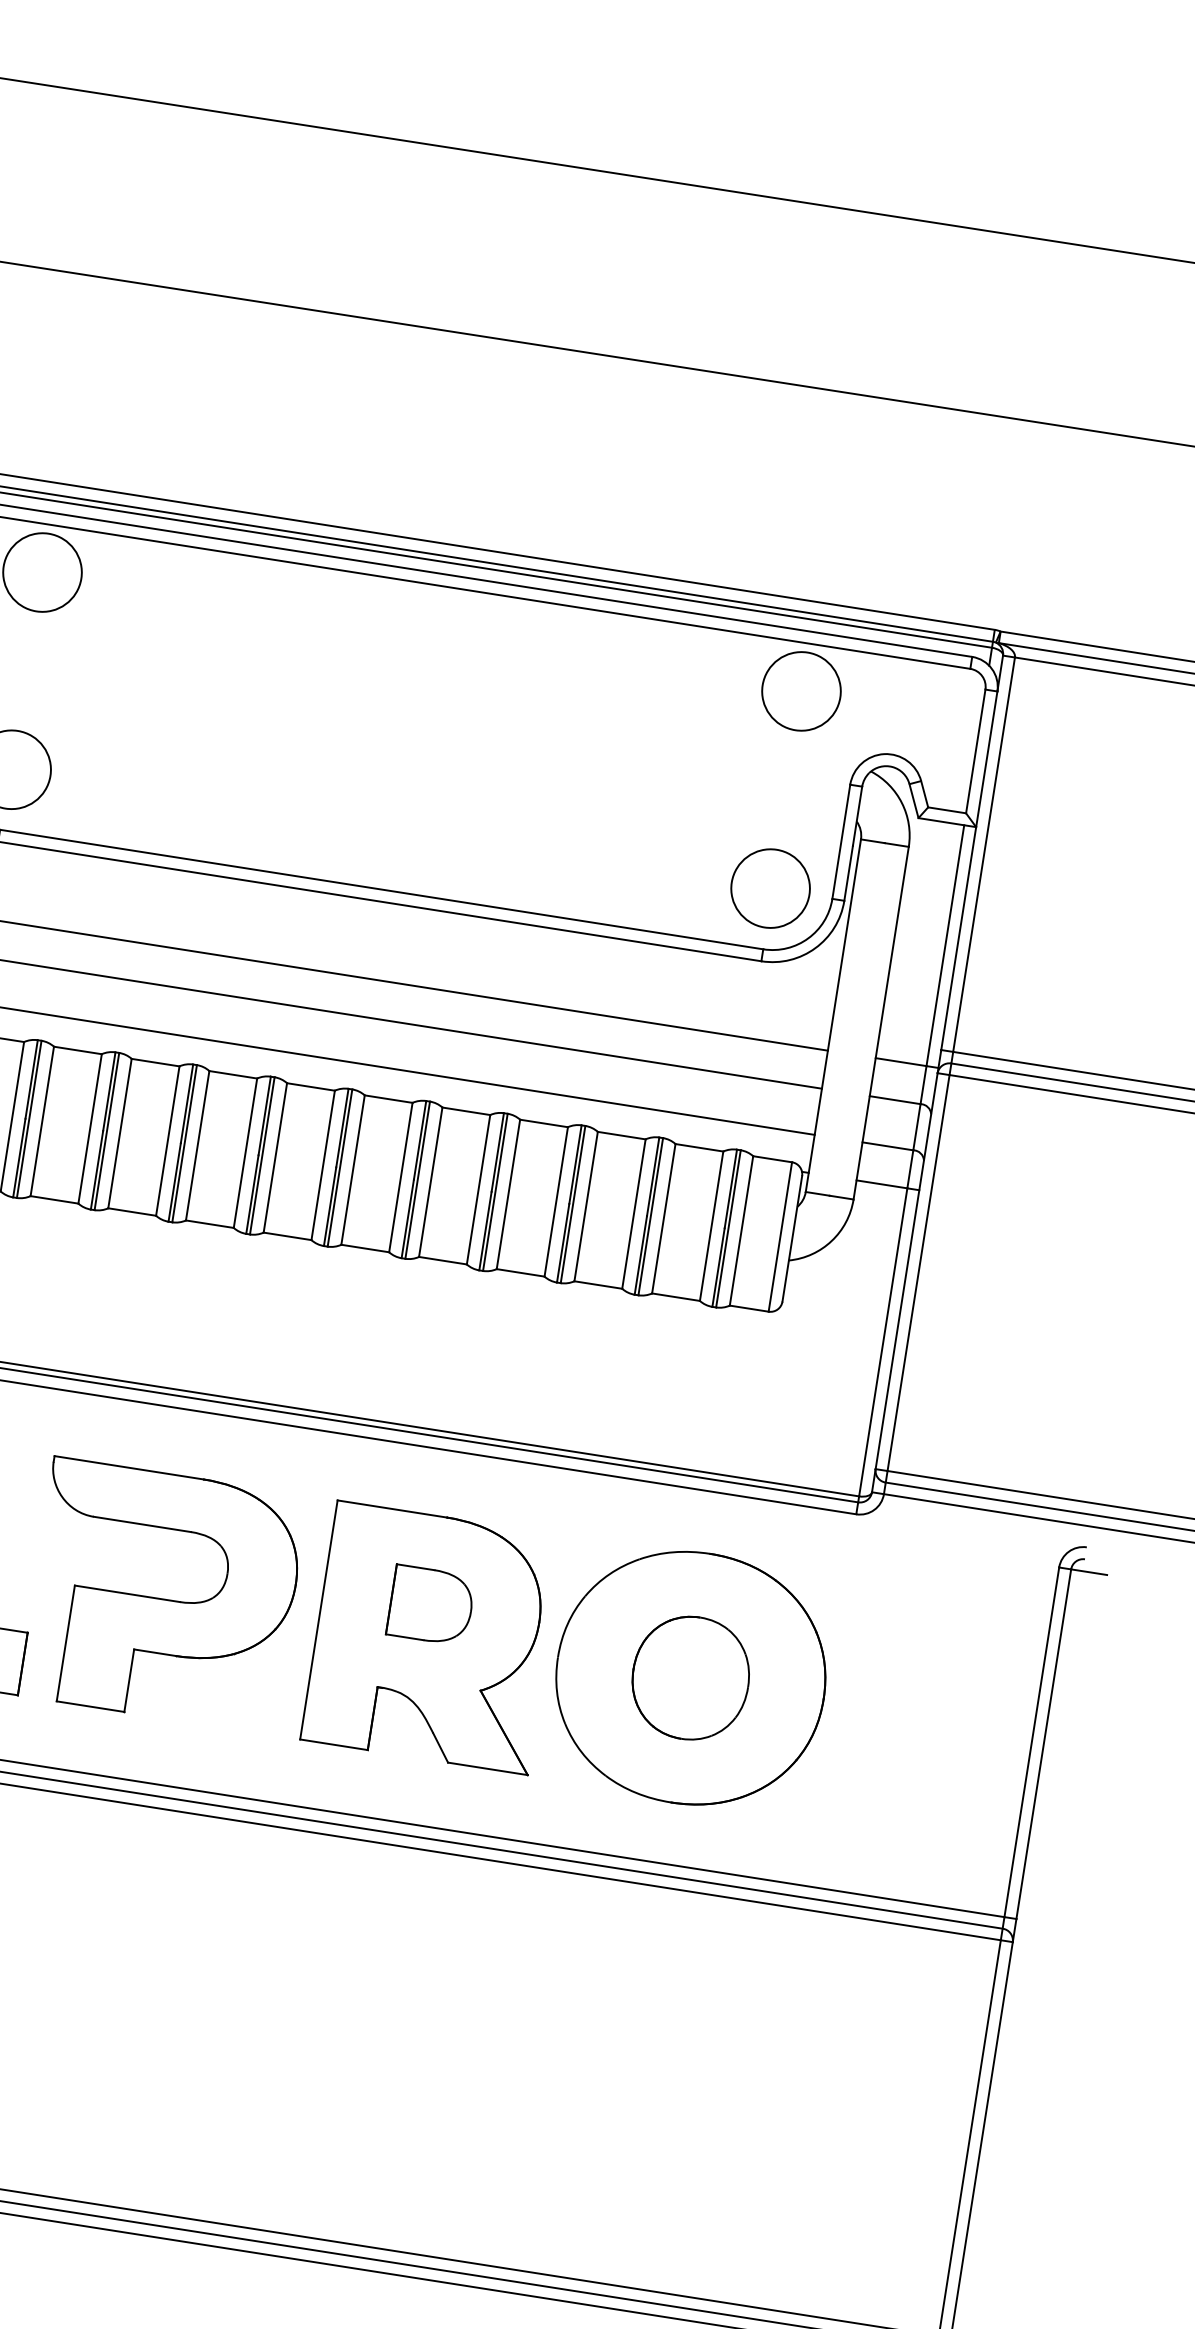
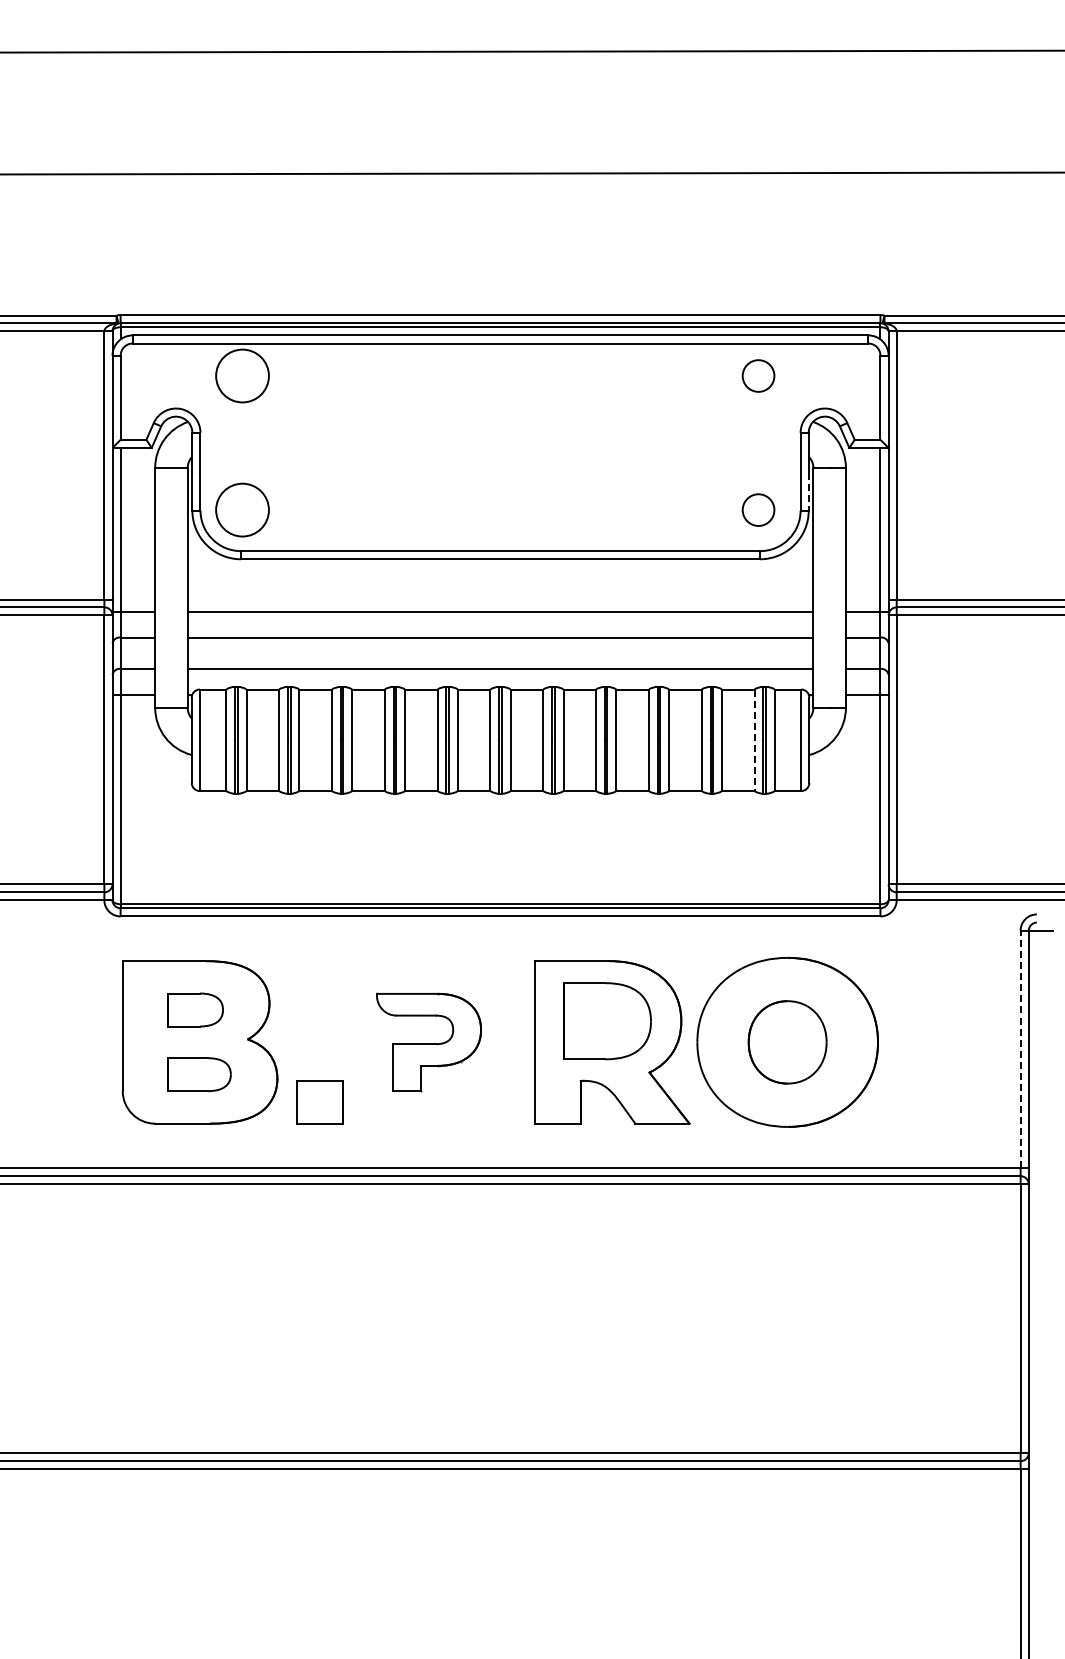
circle: (801, 690) -> (758, 375), size x0.6
line: (848, 872) -> (808, 491), solid -> dashed
circle: (770, 887) -> (758, 509), size x0.6
line: (711, 1226) -> (754, 740), solid -> dashed
part: (162, 1595) -> (428, 1042), size x0.6
part: (430, 1604) -> (607, 1020), size x1.6
line: (1031, 1742) -> (1020, 1049), solid -> dashed

